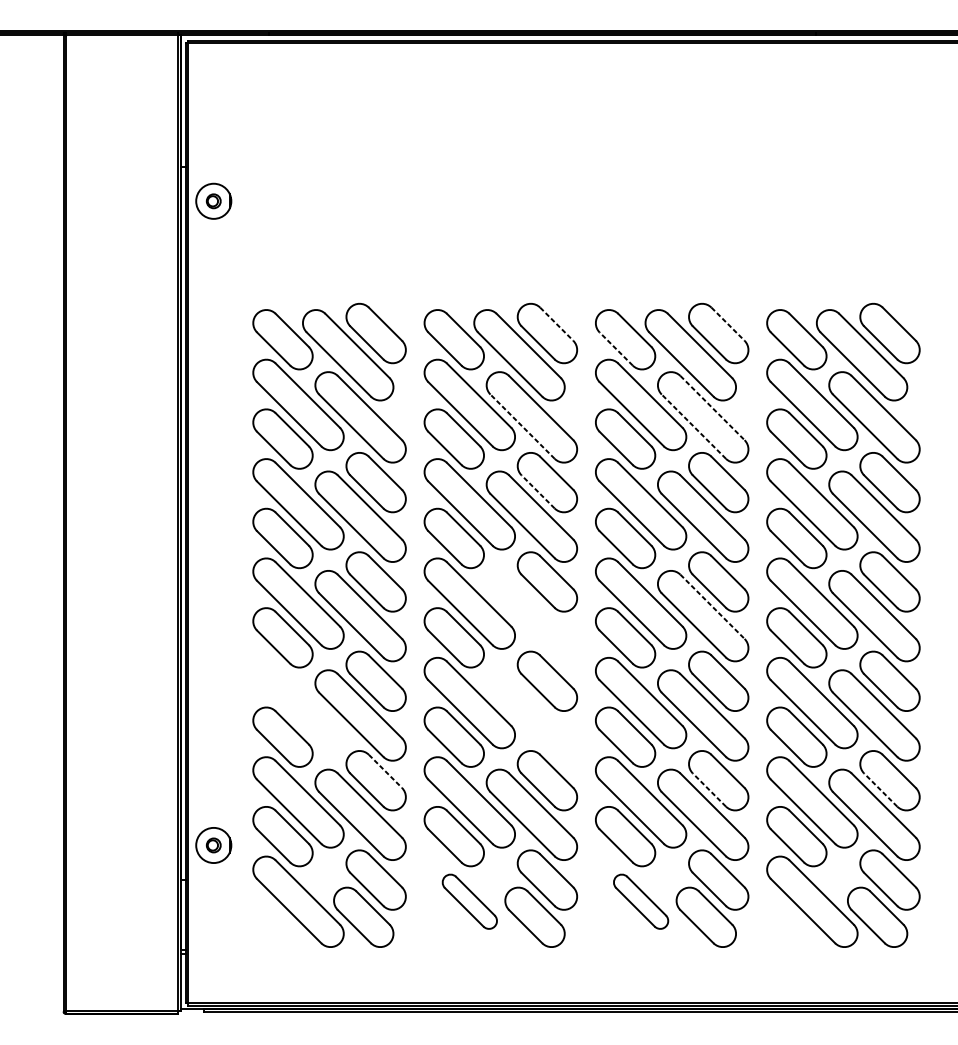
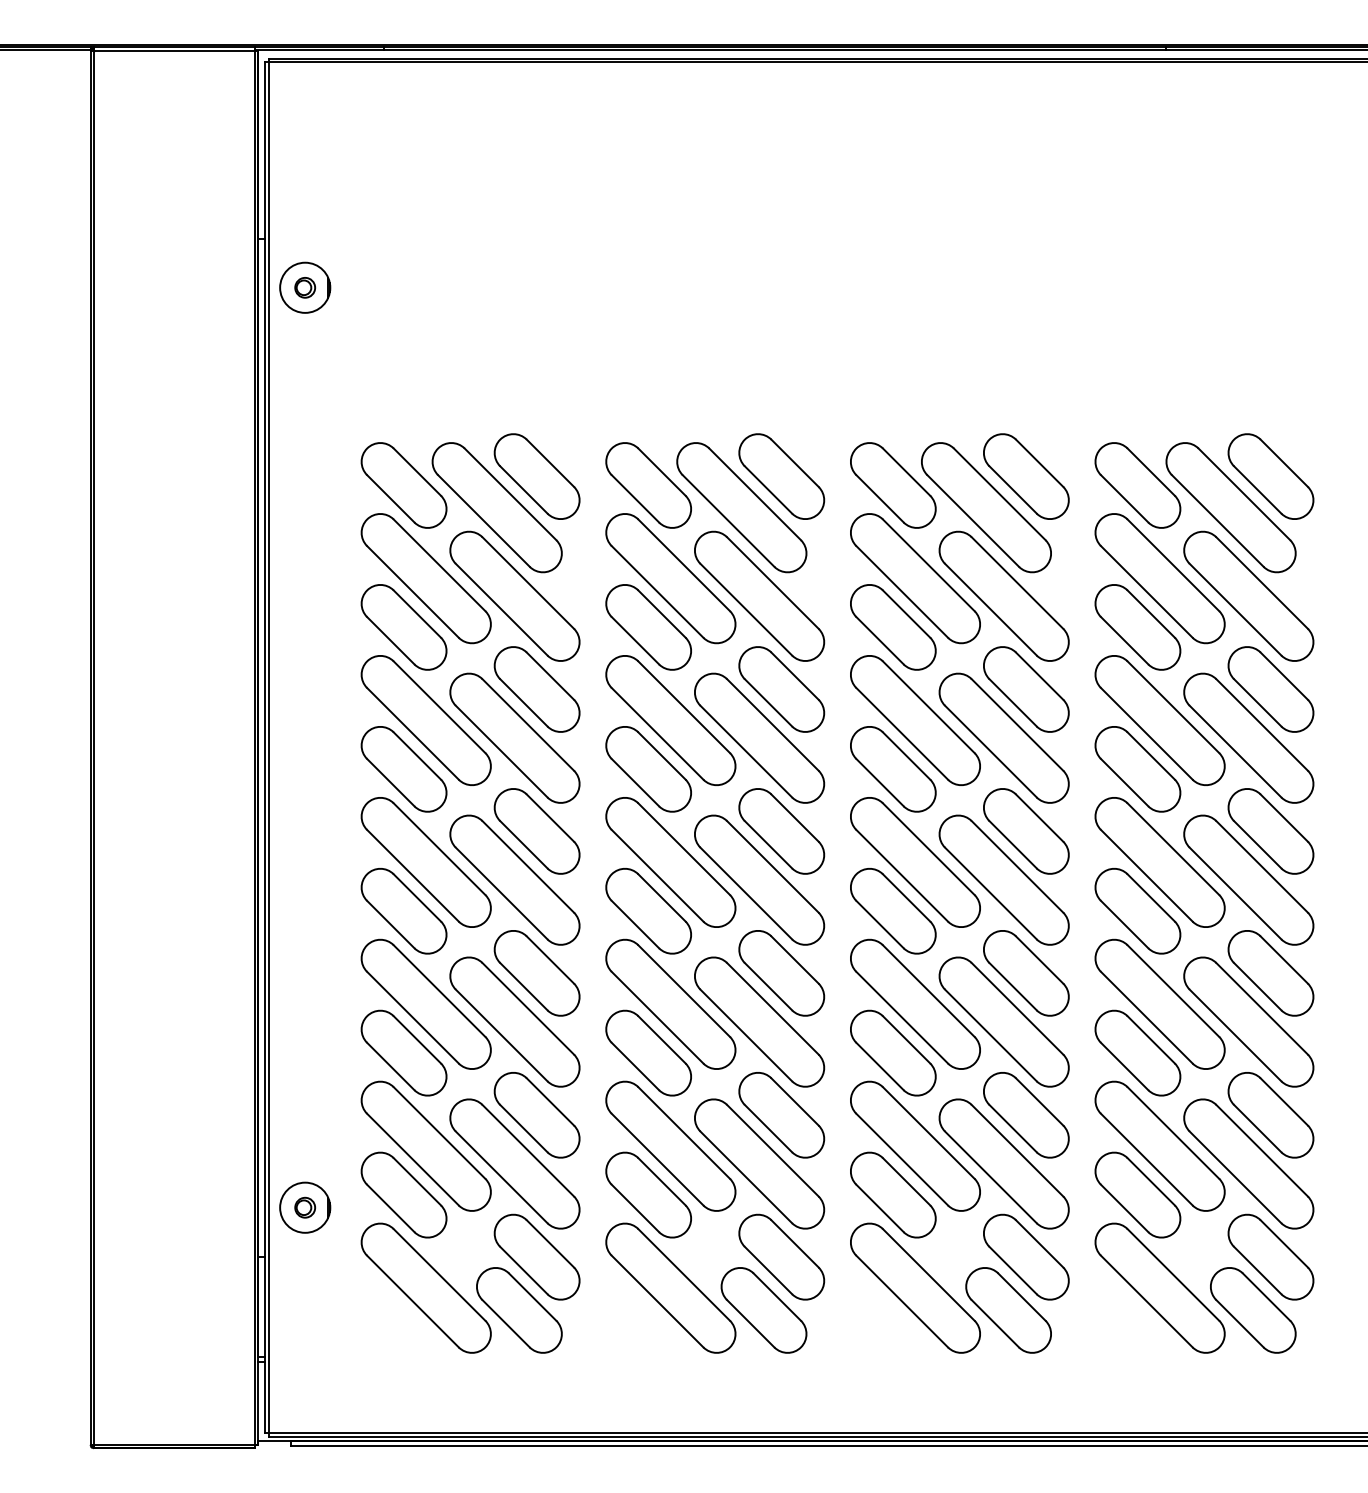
line: (557, 324) -> (795, 463), dashed -> solid
line: (728, 324) -> (1040, 463), dashed -> solid
line: (615, 348) -> (879, 498), dashed -> solid
line: (712, 408) -> (1017, 583), dashed -> solid
line: (522, 426) -> (746, 609), dashed -> solid
line: (693, 426) -> (990, 609), dashed -> solid
line: (538, 491) -> (768, 702), dashed -> solid
line: (712, 606) -> (1017, 866), dashed -> solid
part: (531, 615) -> (759, 879), added
part: (297, 702) -> (425, 1003), added
part: (531, 715) -> (759, 1021), added
line: (385, 771) -> (550, 1102), dashed -> solid
line: (709, 789) -> (1012, 1128), dashed -> solid
line: (880, 789) -> (1257, 1128), dashed -> solid
part: (469, 901) -> (670, 1287), size x1.67
part: (641, 901) -> (915, 1287), size x1.67

